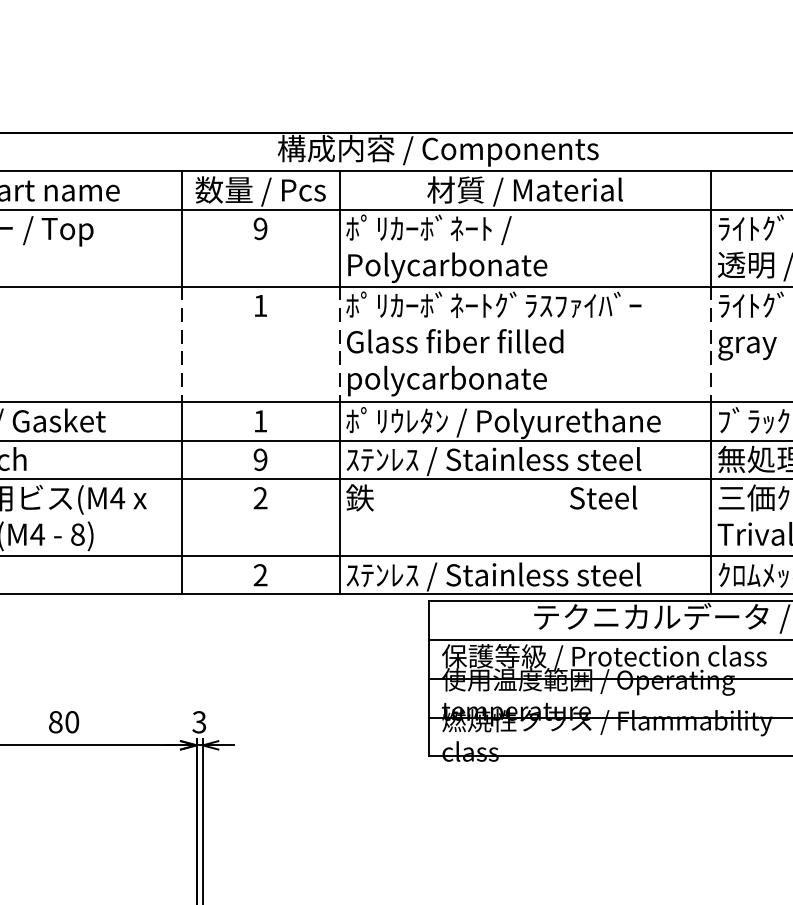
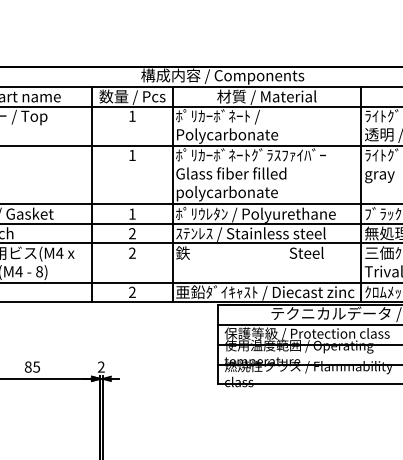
text: (260, 227) -> (132, 115), 9 -> 1
line: (182, 345) -> (92, 175), dashed -> solid
line: (339, 345) -> (172, 175), dashed -> solid
line: (711, 345) -> (361, 175), dashed -> solid
text: (260, 459) -> (132, 233), 9 -> 2
text: (522, 575) -> (265, 292), ｽﾃﾝﾚｽ / Stainless steel -> 亜鉛ﾀﾞｲｷｬｽﾄ / Diecast zinc
text: (71, 721) -> (36, 366), 80 -> 85
text: (197, 722) -> (100, 367), 3 -> 2

